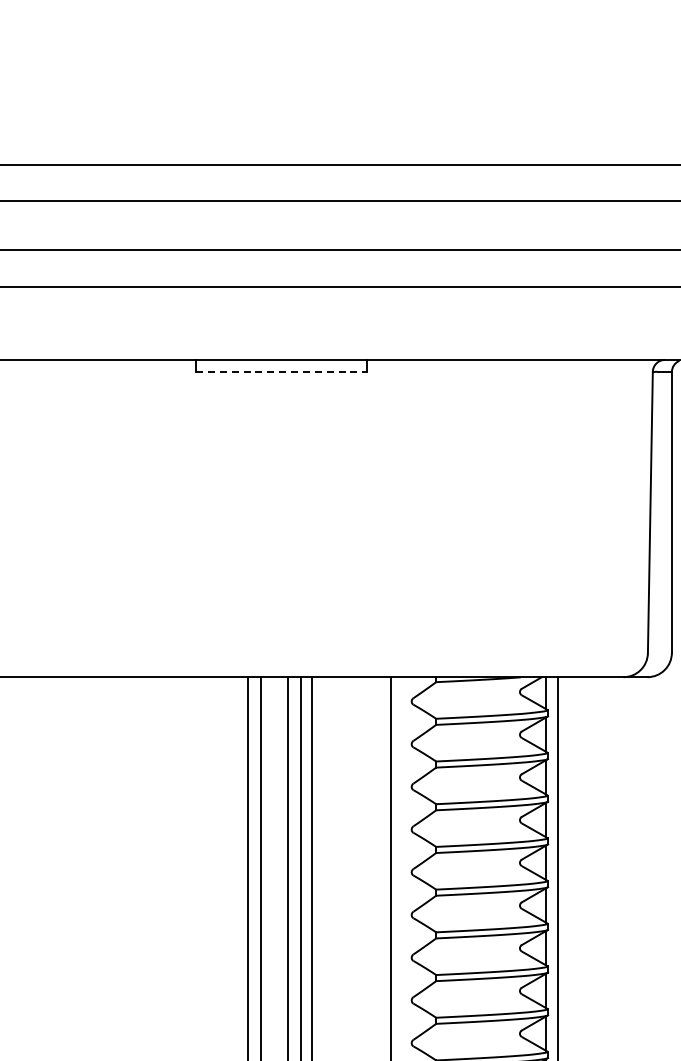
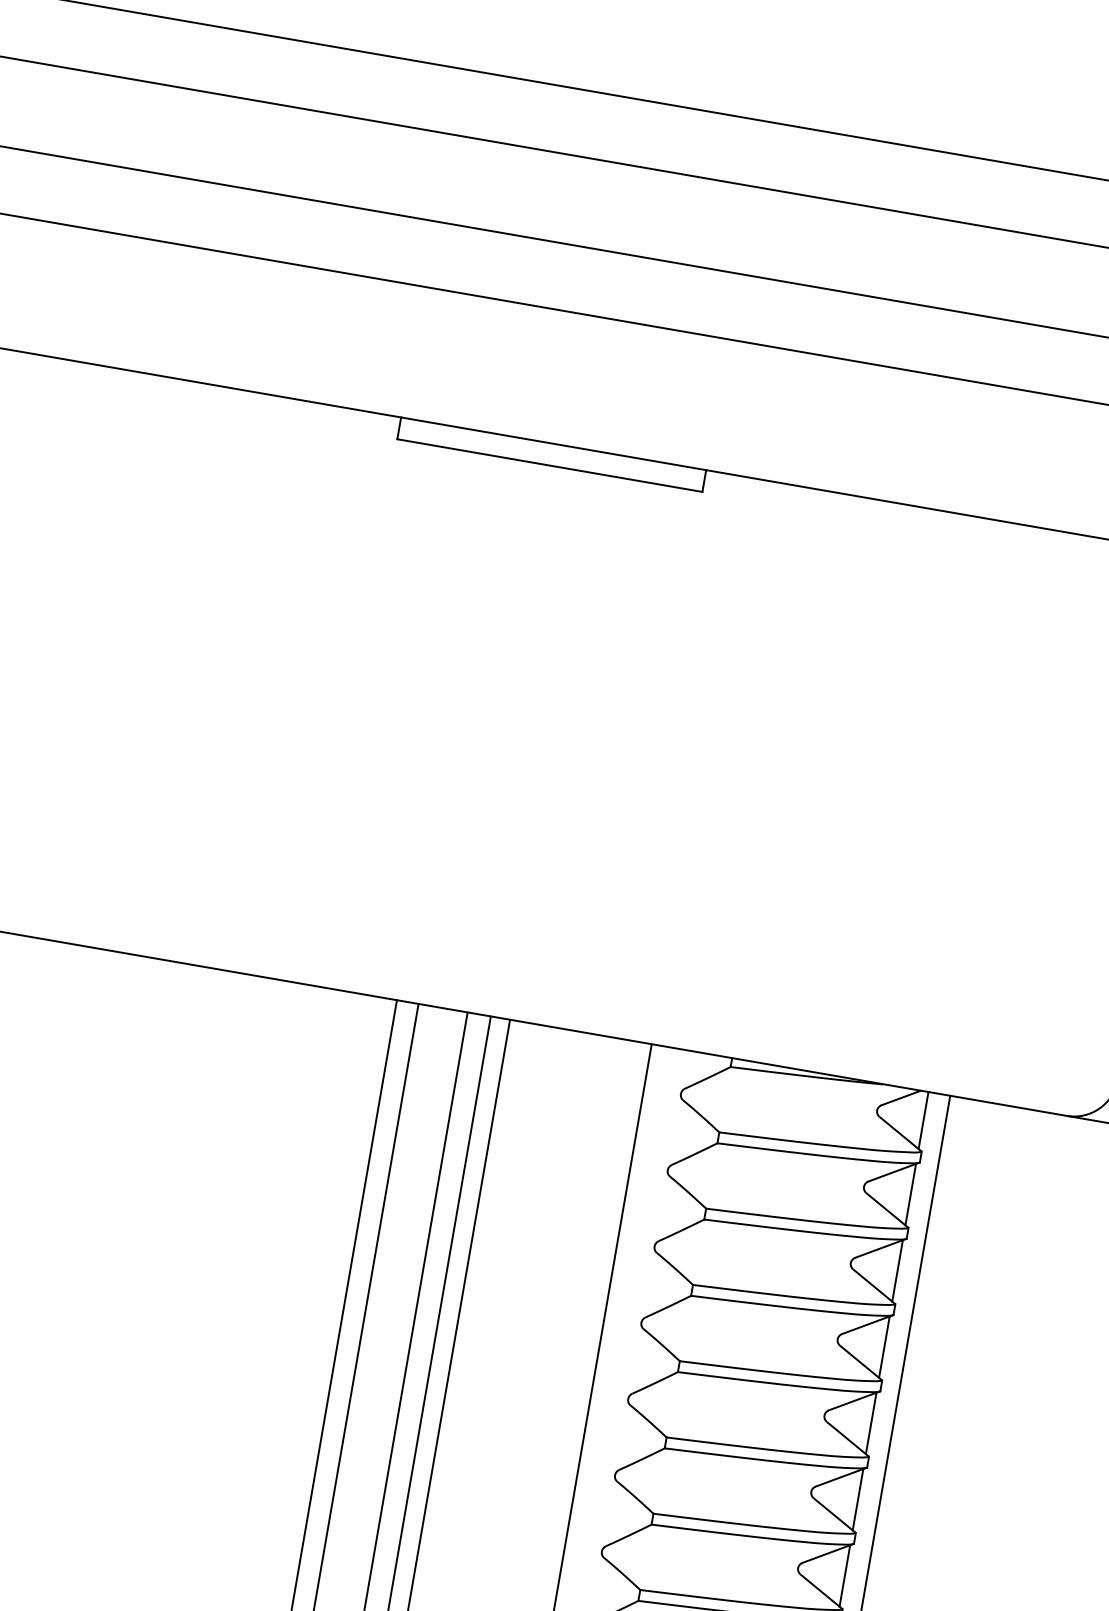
line: (281, 372) -> (549, 466), dashed -> solid

